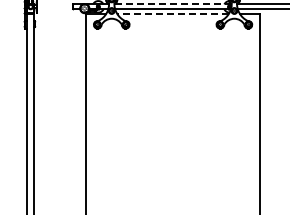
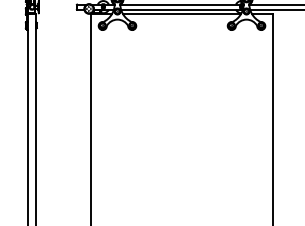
line: (173, 4) -> (182, 4), dashed -> solid
line: (173, 13) -> (182, 14), dashed -> solid

